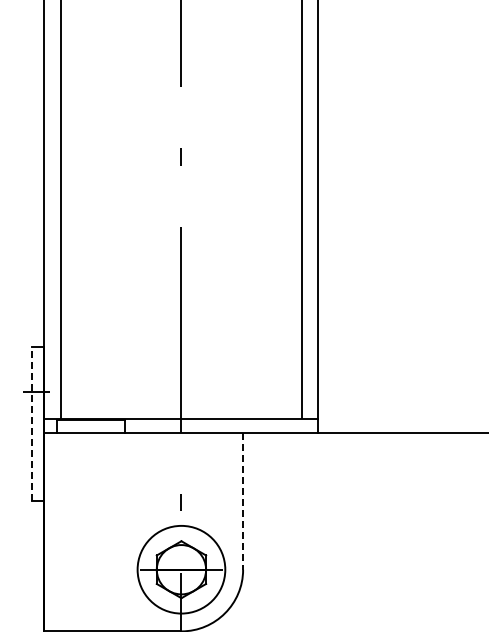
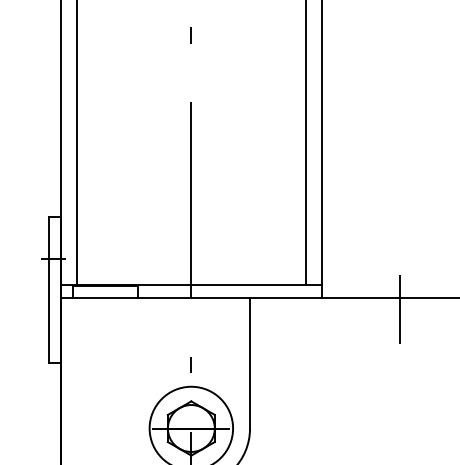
line: (32, 423) -> (49, 289), dashed -> solid
line: (400, 444) -> (399, 309), added
line: (243, 501) -> (250, 363), dashed -> solid

